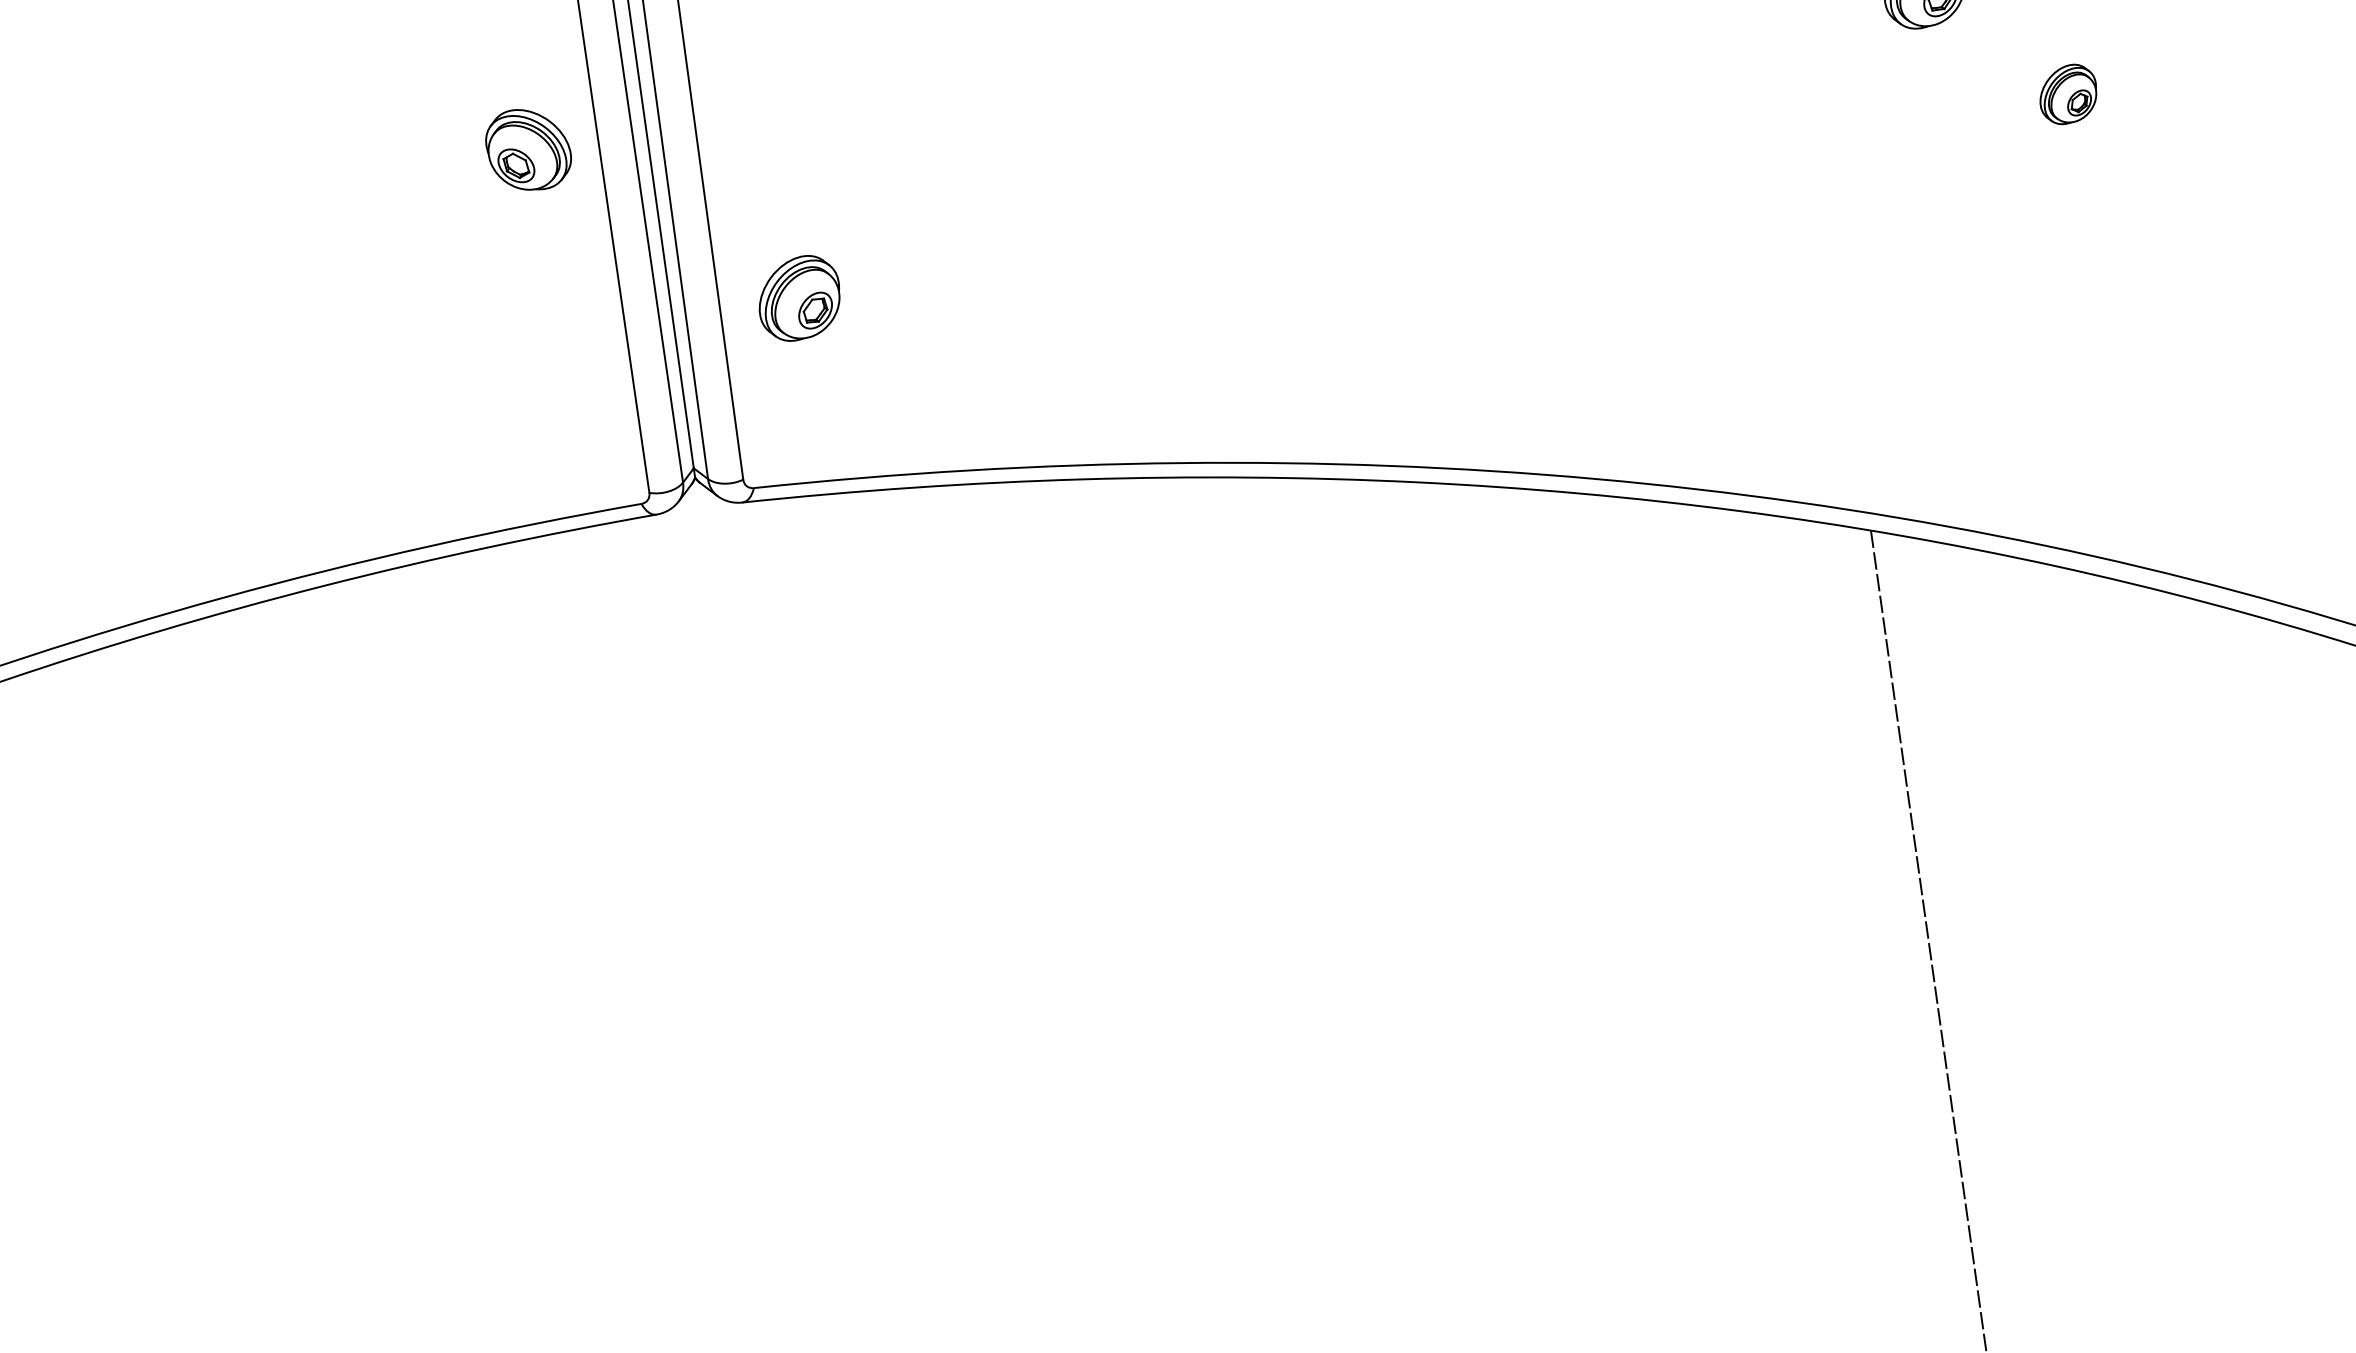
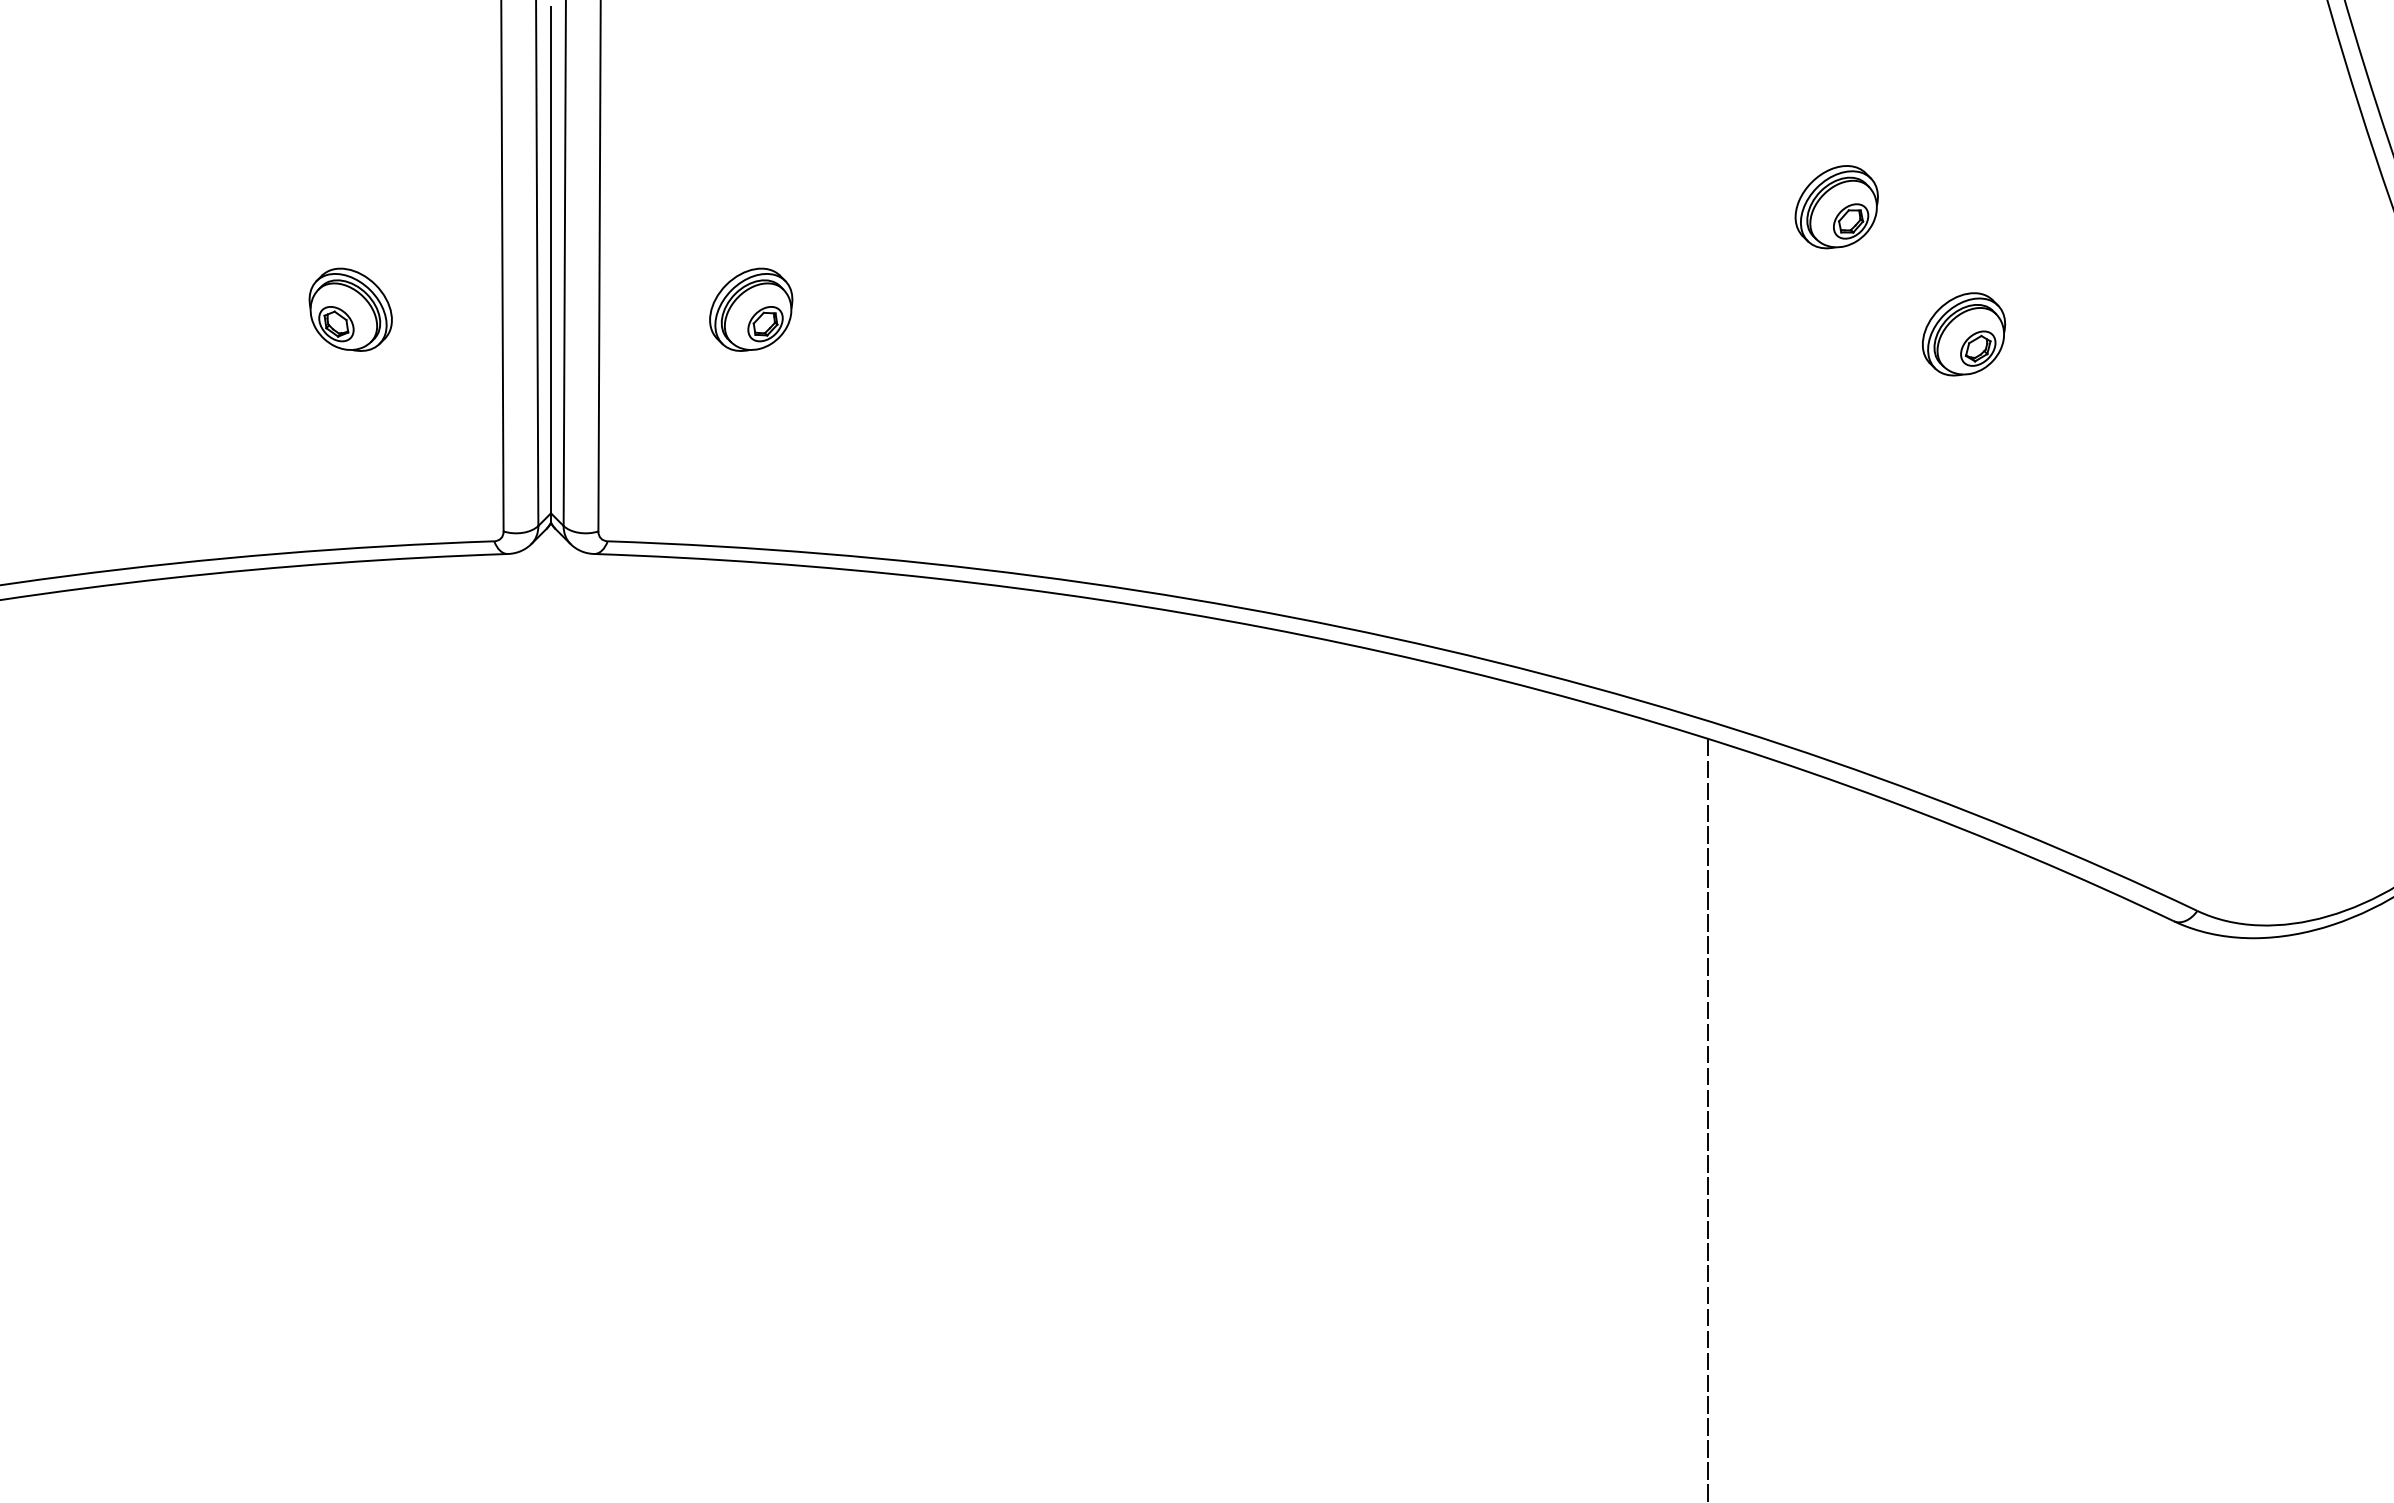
part: (2068, 94) -> (1964, 334), size x1.43
part: (528, 149) -> (350, 309), moved
part: (799, 298) -> (751, 309), moved

